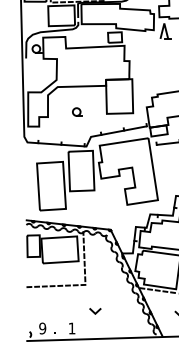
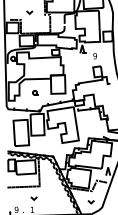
line: (94, 311) -> (33, 198), moved

